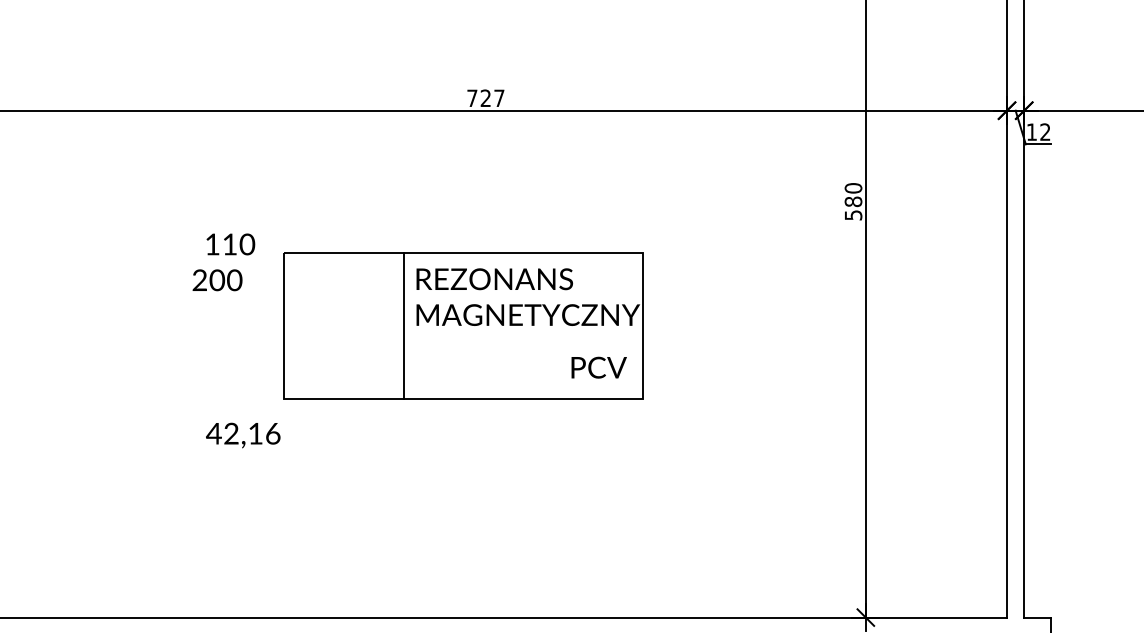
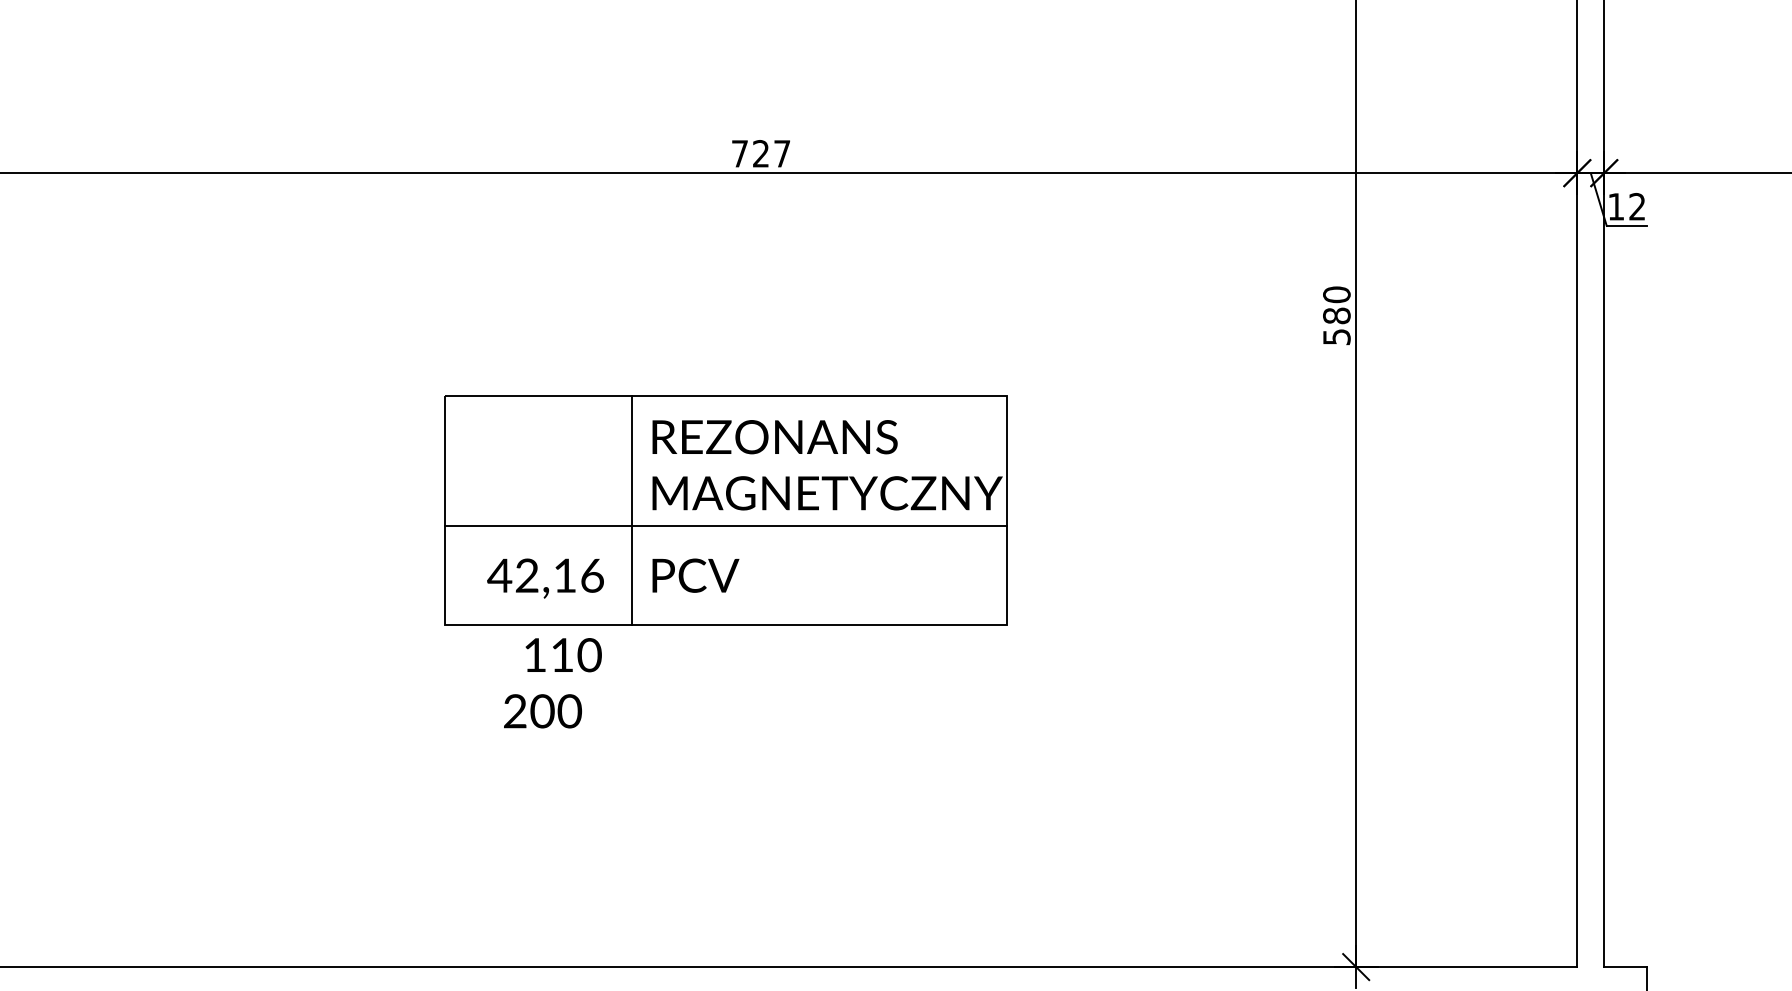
text: (223, 262) -> (552, 683), moved
line: (463, 336) -> (726, 526), added
text: (598, 367) -> (694, 575), moved
text: (243, 435) -> (545, 578), moved

